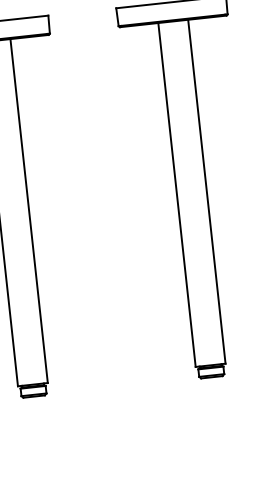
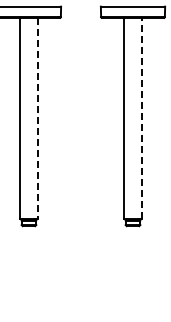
line: (206, 191) -> (141, 118), solid -> dashed
line: (28, 211) -> (37, 118), solid -> dashed

